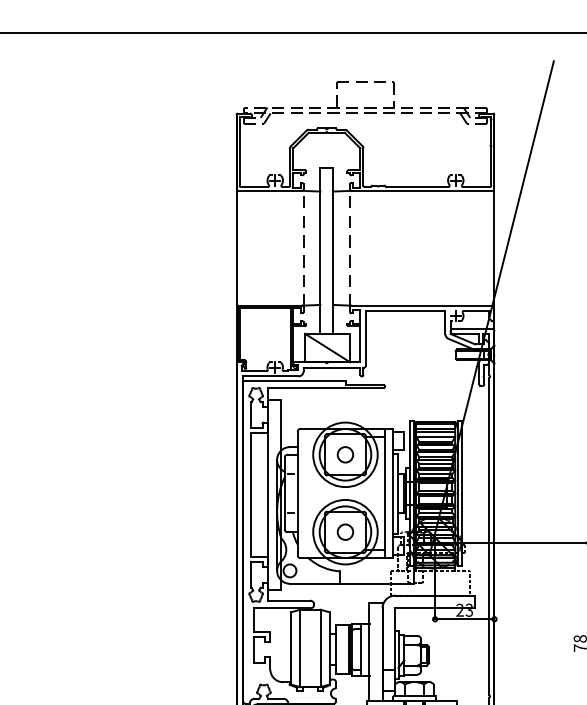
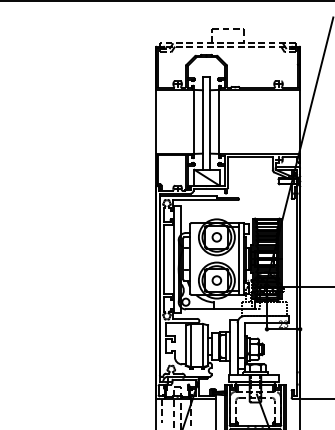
line: (350, 247) -> (219, 121), dashed -> solid
line: (303, 249) -> (193, 122), dashed -> solid

